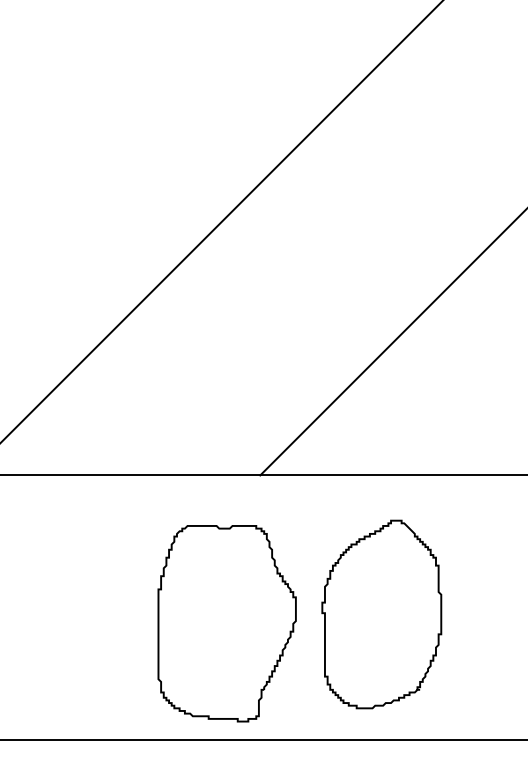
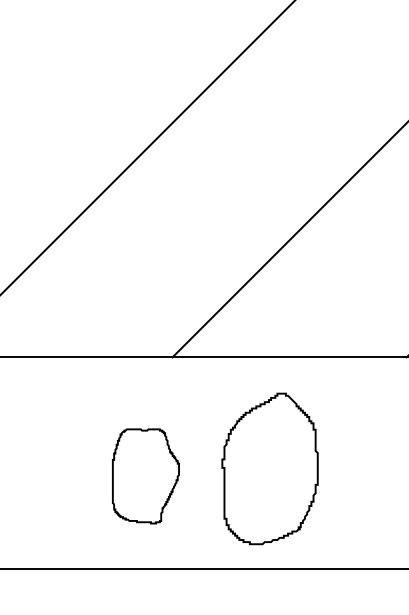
part: (226, 623) -> (145, 476), size x0.6

